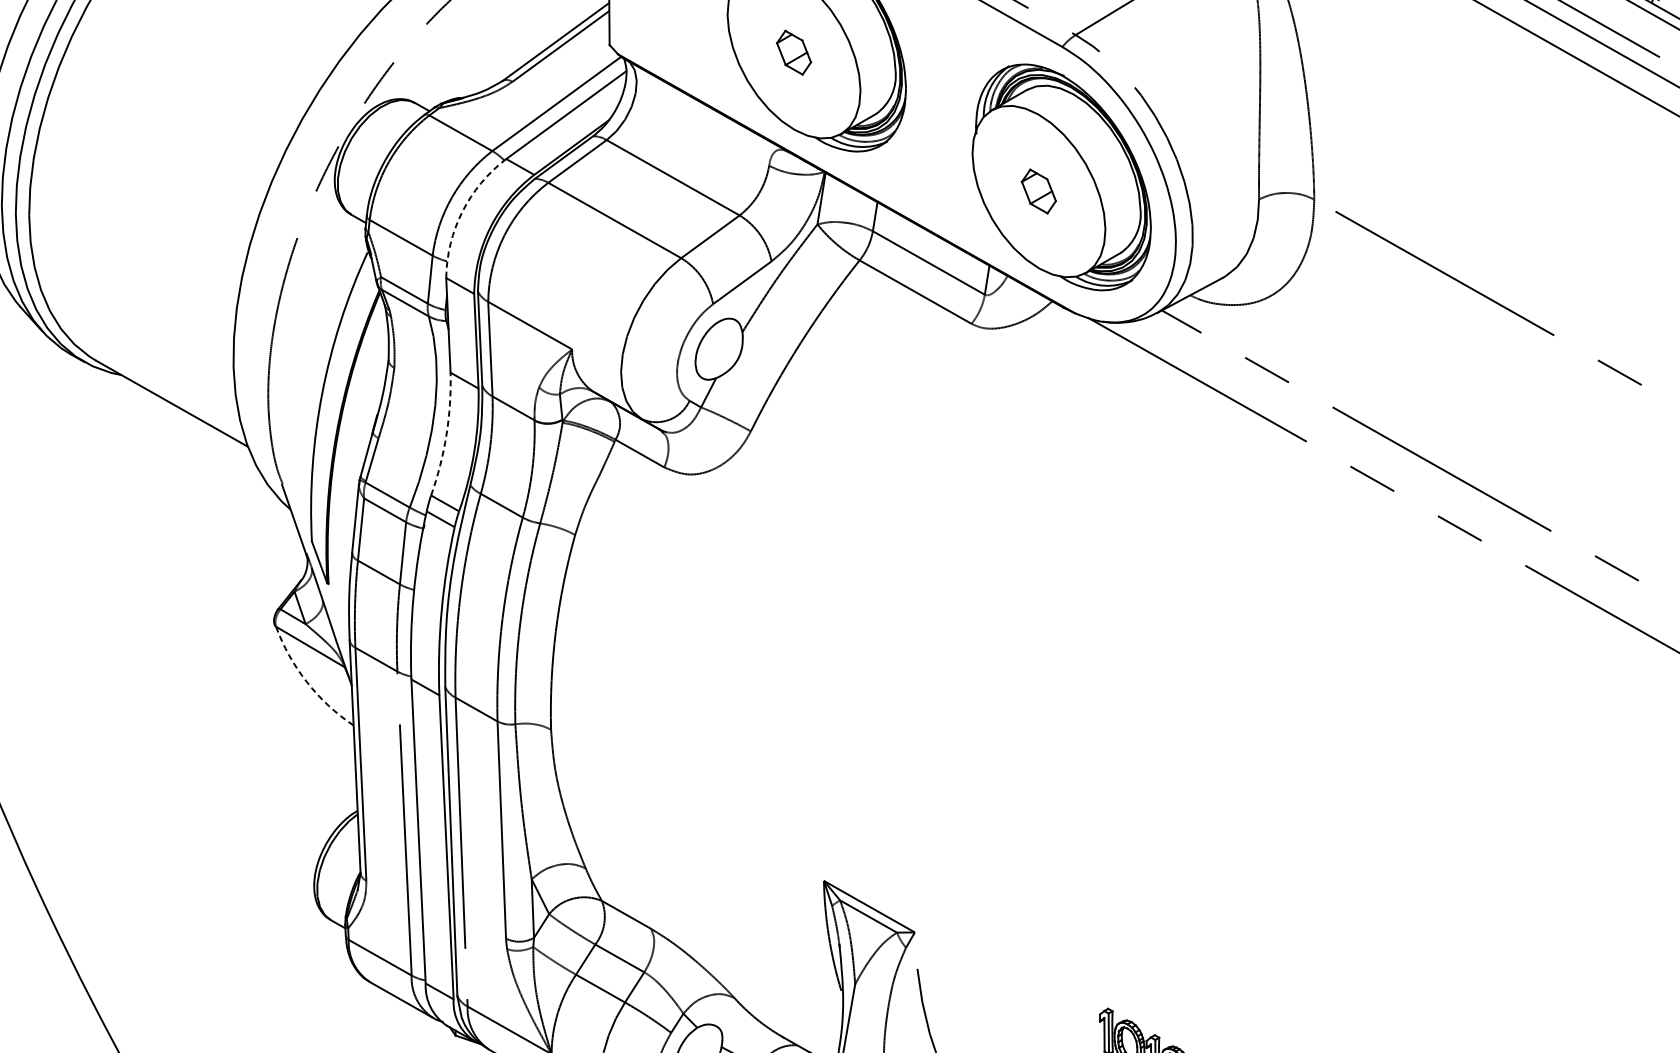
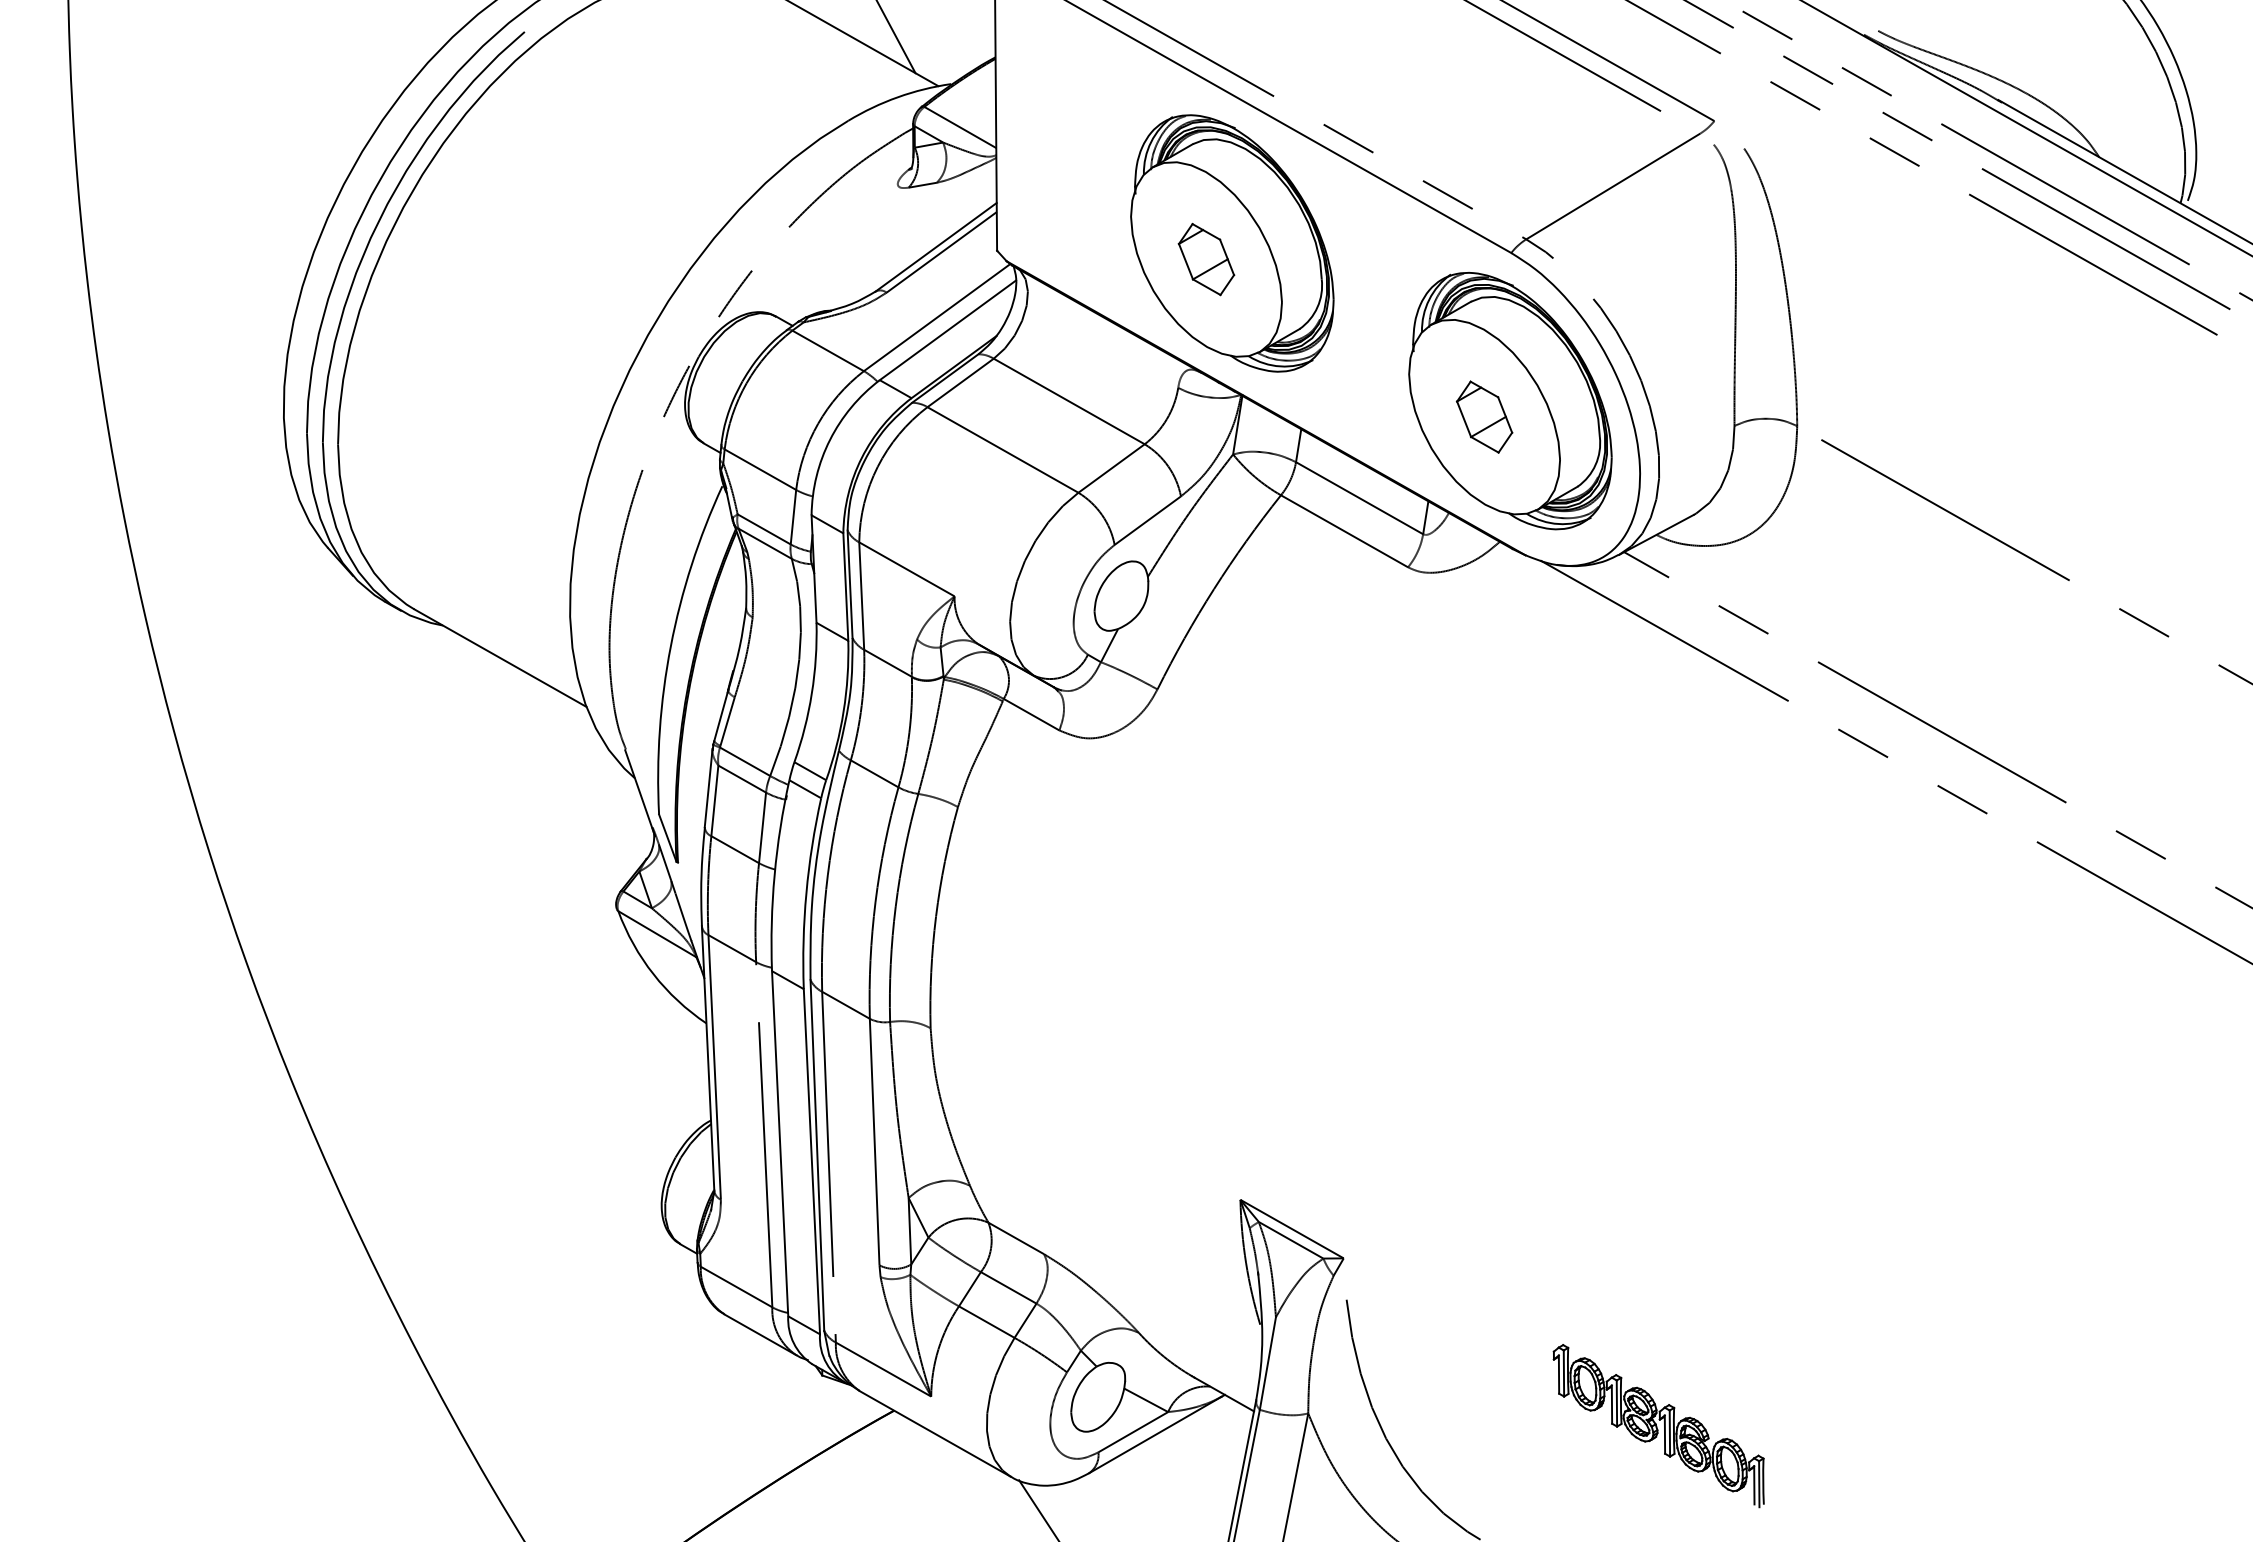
part: (794, 52) -> (1206, 259), size x1.43
part: (1038, 191) -> (1484, 416), size x1.43
arc: (462, 211) -> (830, 439), dashed -> solid
arc: (446, 434) -> (811, 693), dashed -> solid
arc: (307, 682) -> (653, 974), dashed -> solid

